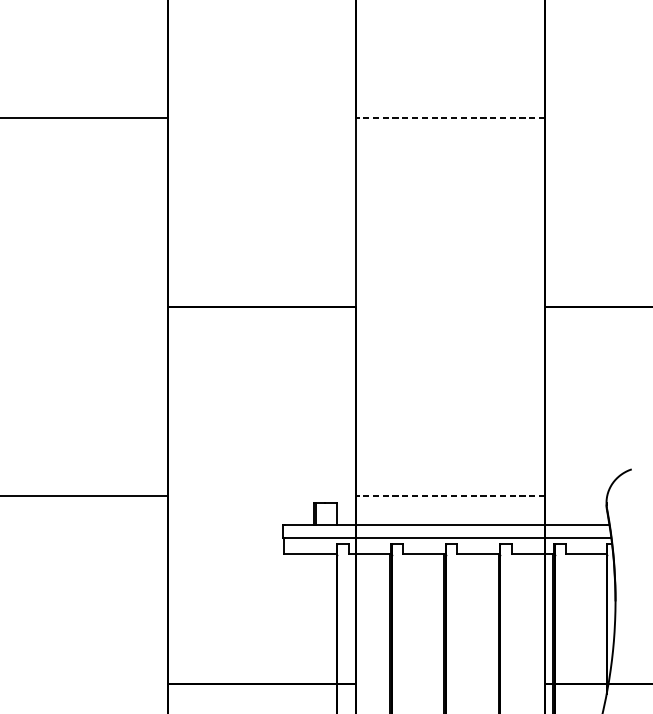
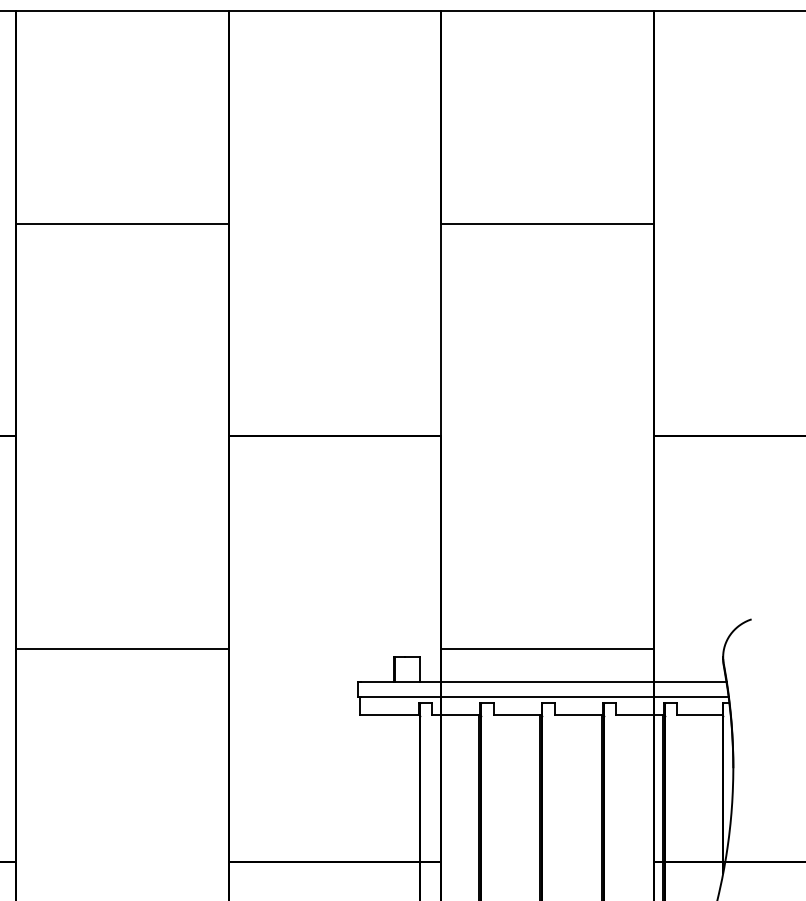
line: (450, 118) -> (547, 223), dashed -> solid
line: (450, 496) -> (547, 649), dashed -> solid

